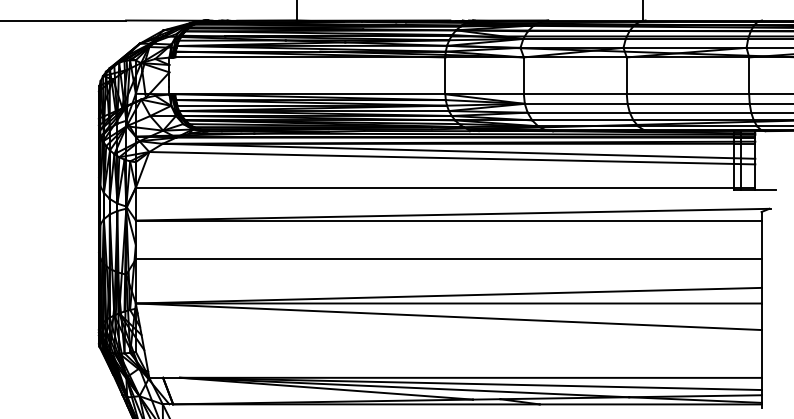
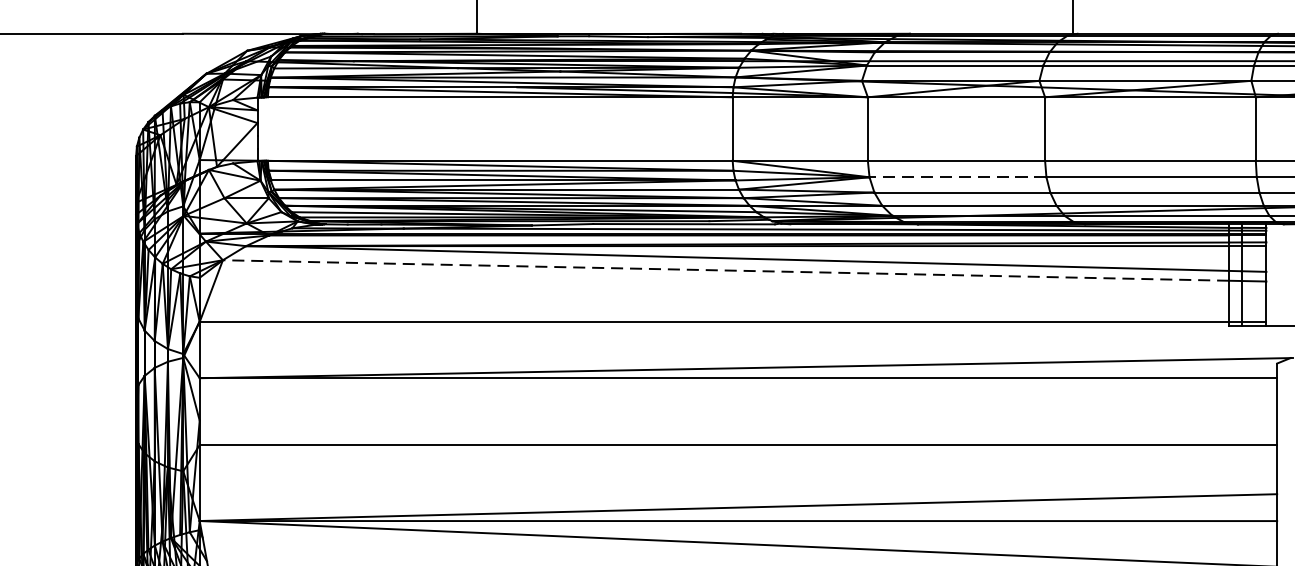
line: (575, 103) -> (956, 176), solid -> dashed
line: (441, 157) -> (726, 269), solid -> dashed

